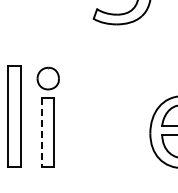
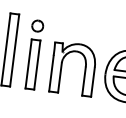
part: (47, 77) -> (37, 25), size x0.71
part: (88, 131) -> (61, 67), added
line: (42, 132) -> (28, 64), dashed -> solid

